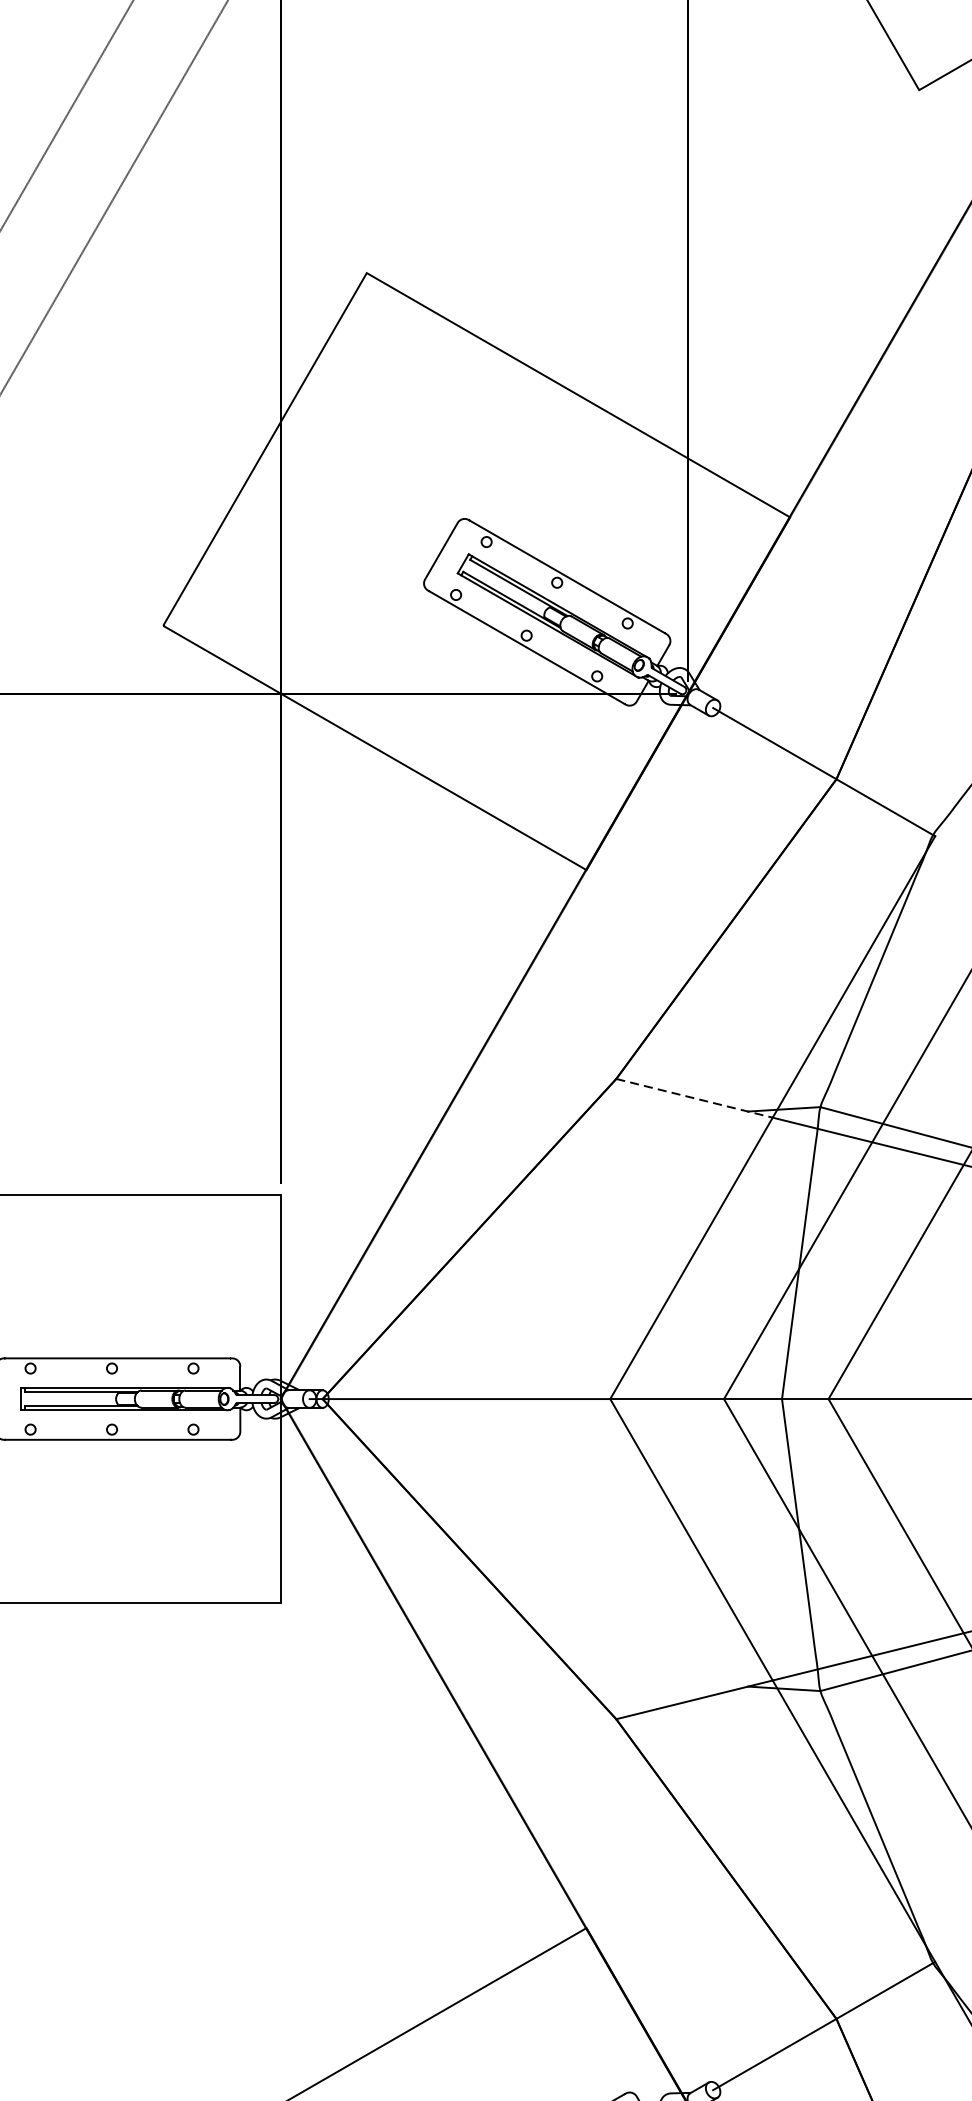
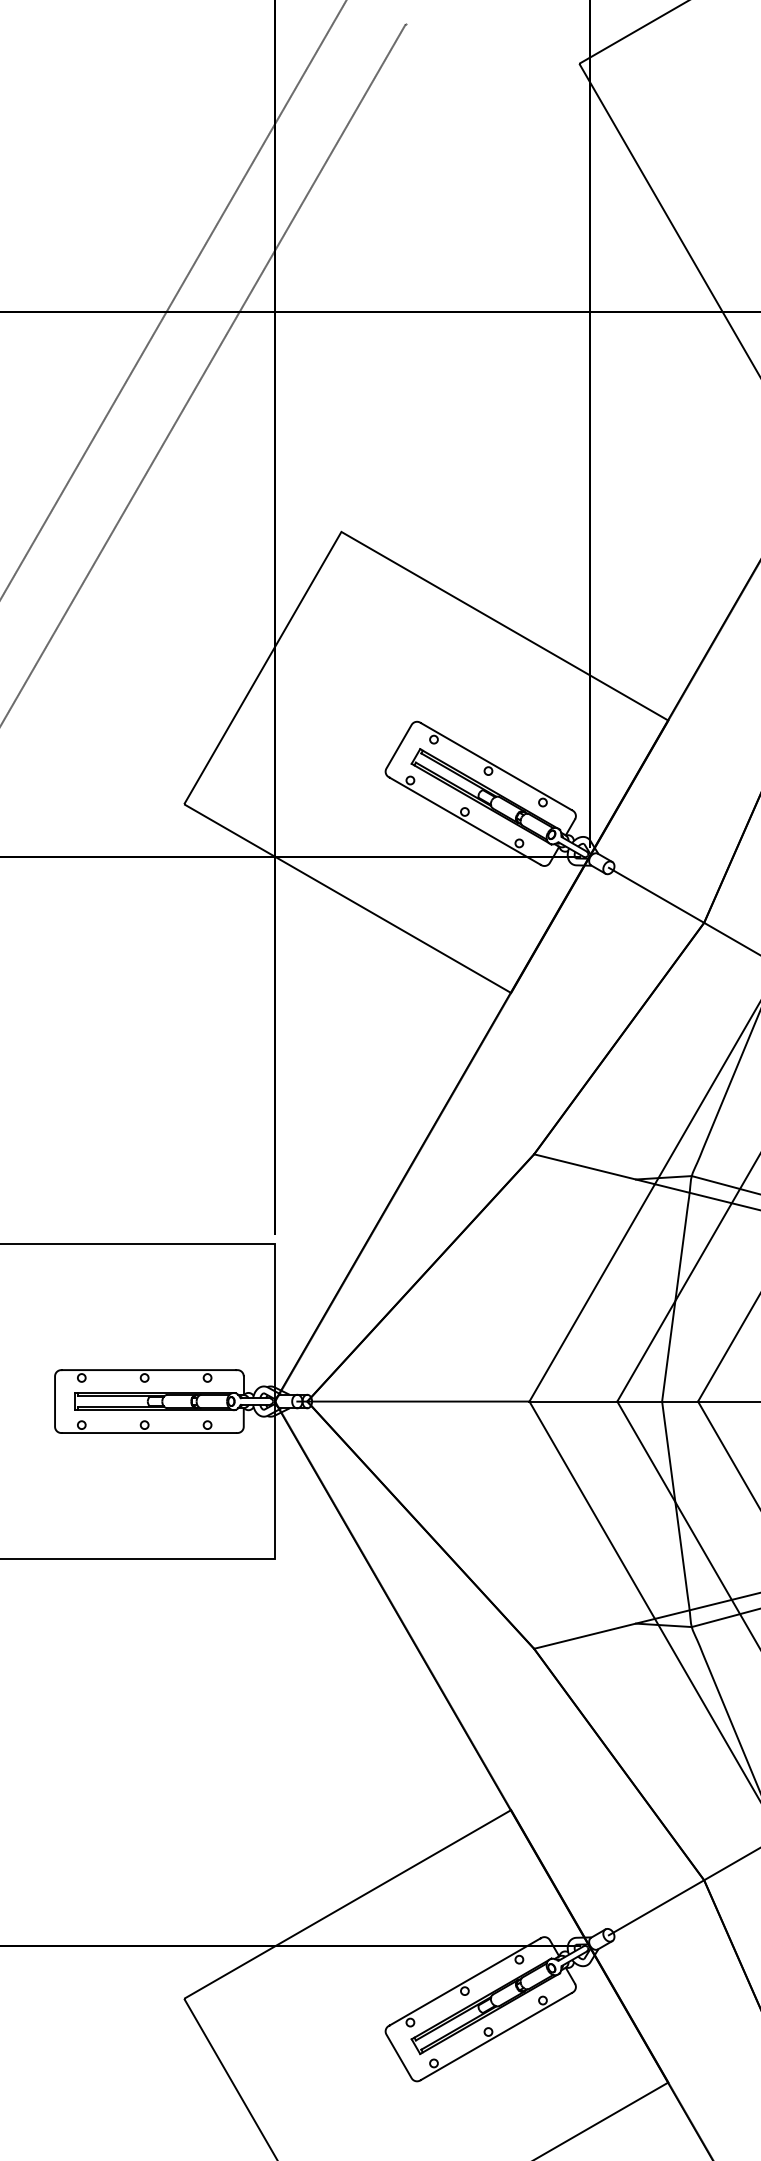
line: (695, 1098) -> (595, 1169), dashed -> solid

